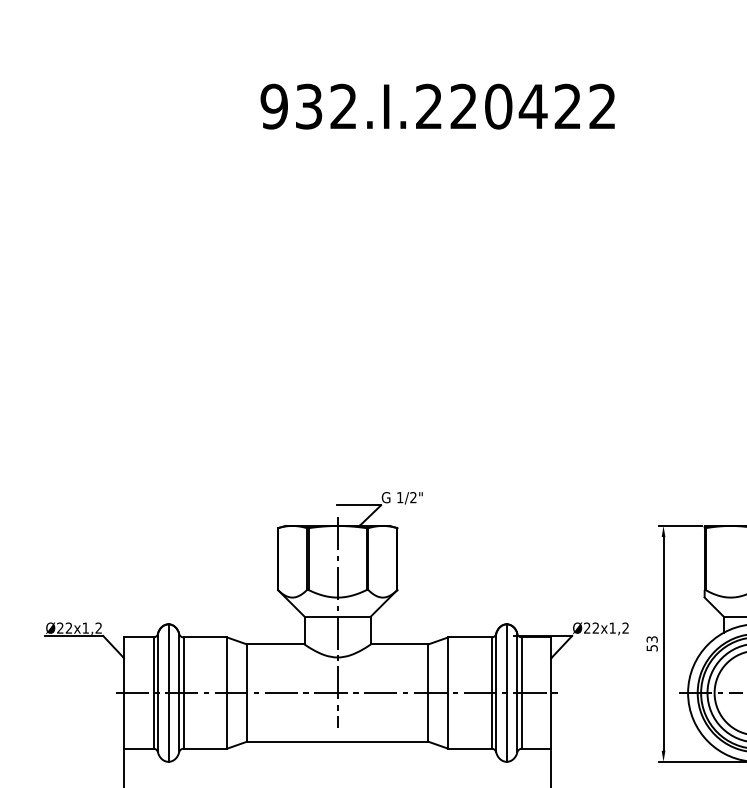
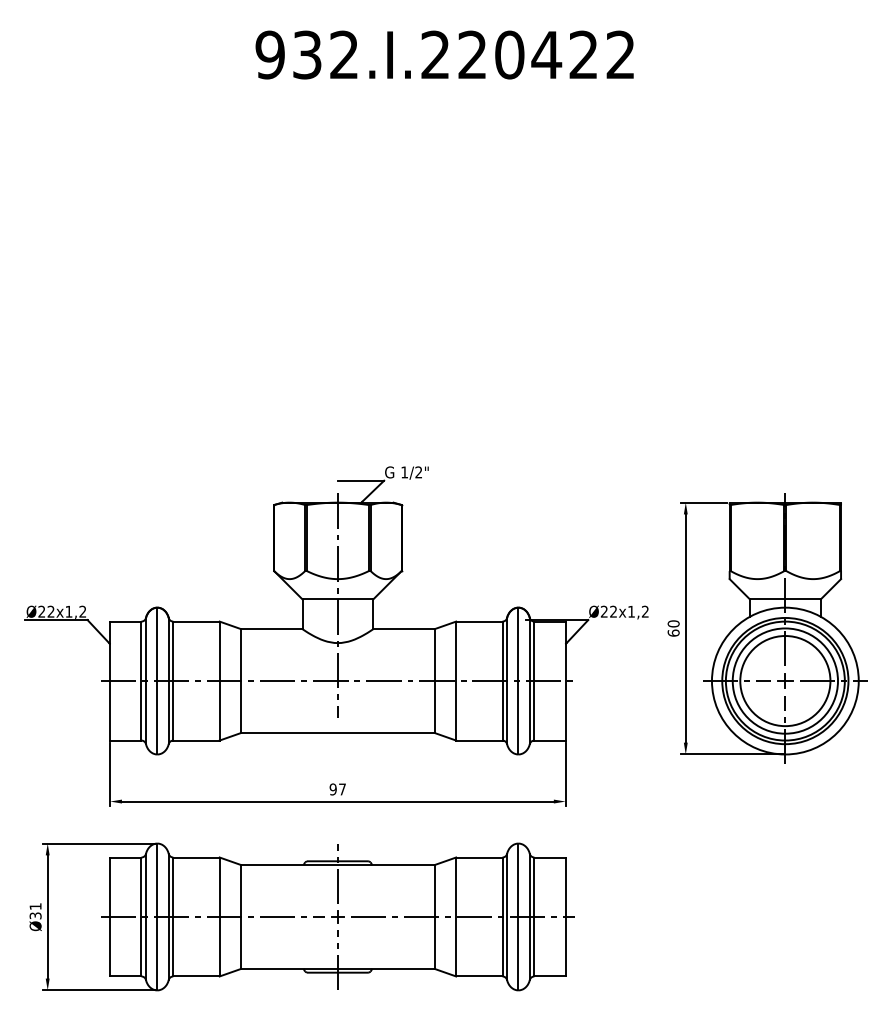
text: (652, 643) -> (673, 628), 53 -> 60

